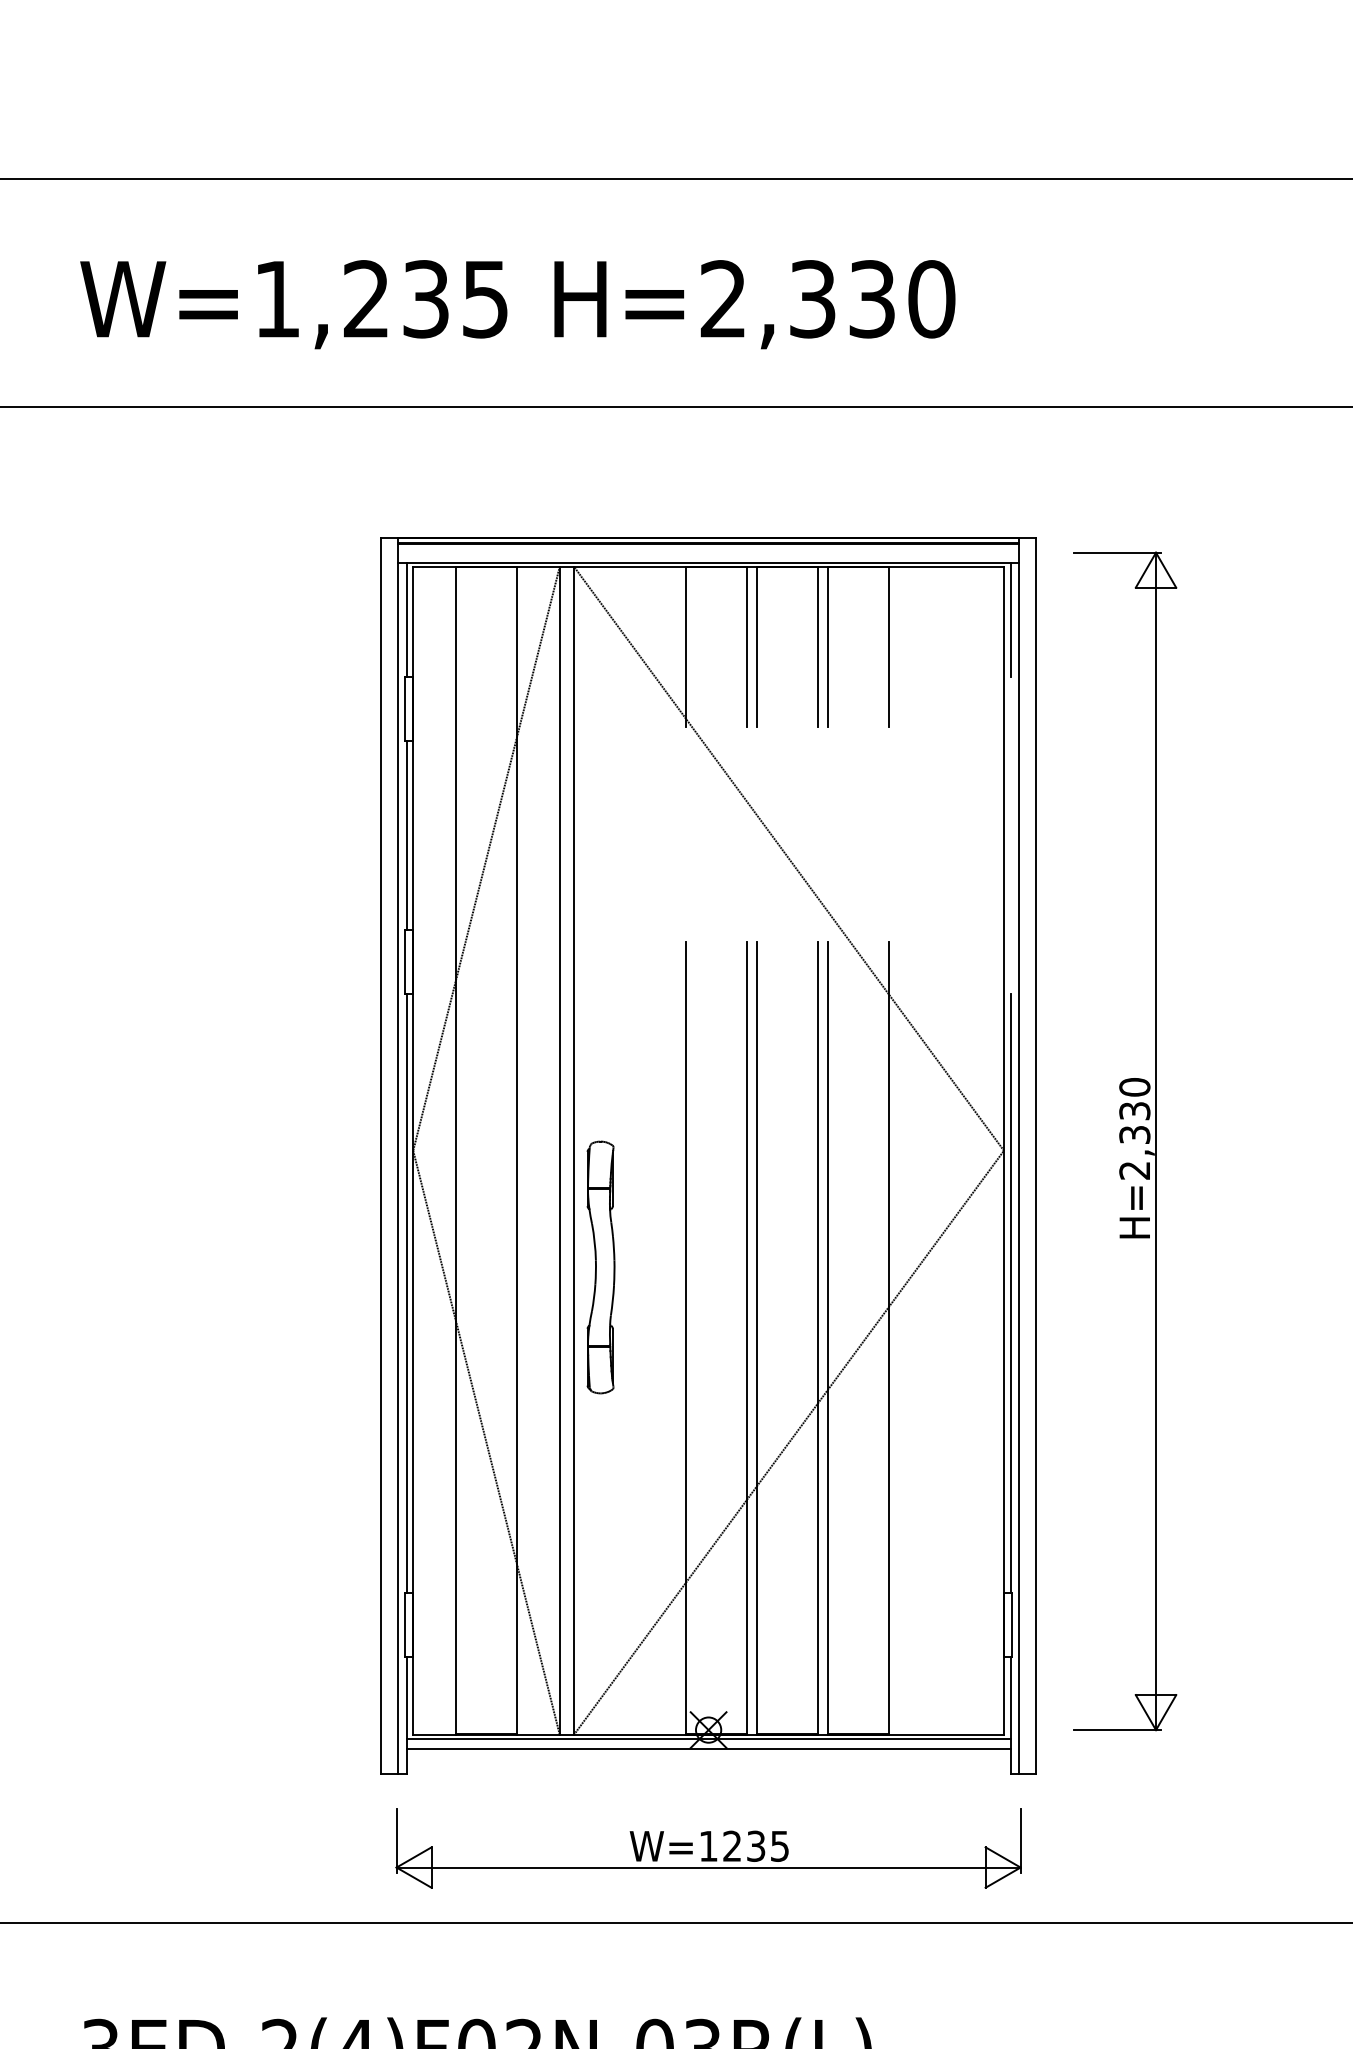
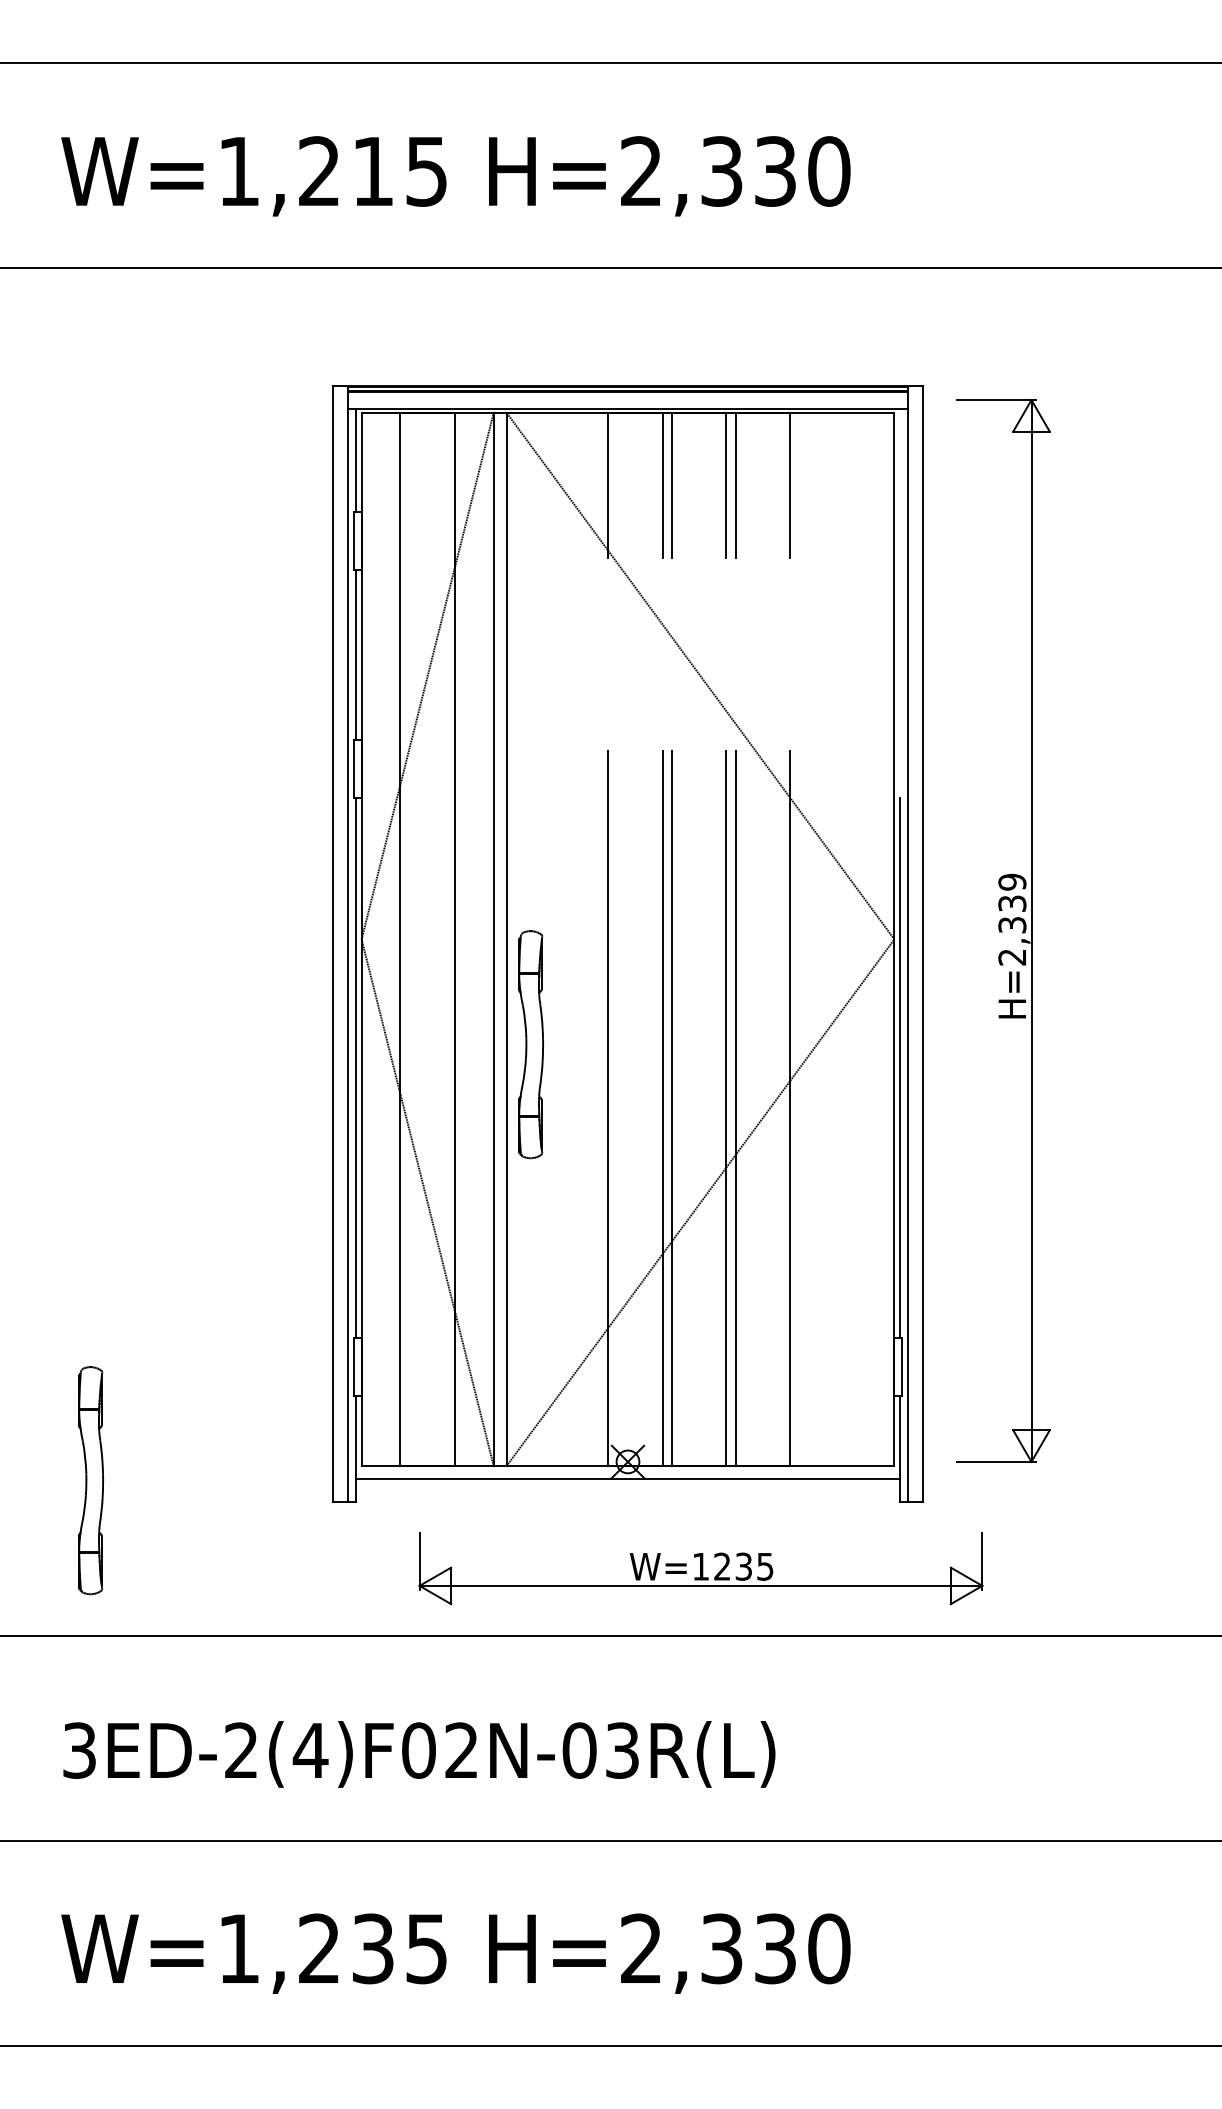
text: (426, 299) -> (373, 171), W=1,235 -> W=1,215
line: (1010, 619) -> (900, 460), removed
text: (1134, 1086) -> (1012, 881), H=2,330 -> H=2,339
line: (708, 1739) -> (627, 1470), removed
part: (112, 1750) -> (90, 1480), added
part: (708, 1848) -> (700, 1568), moved

